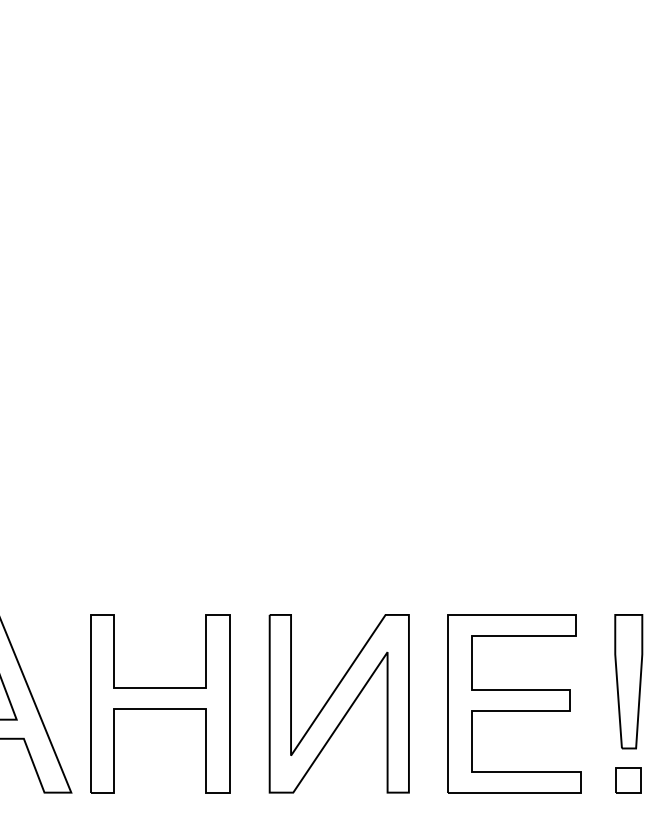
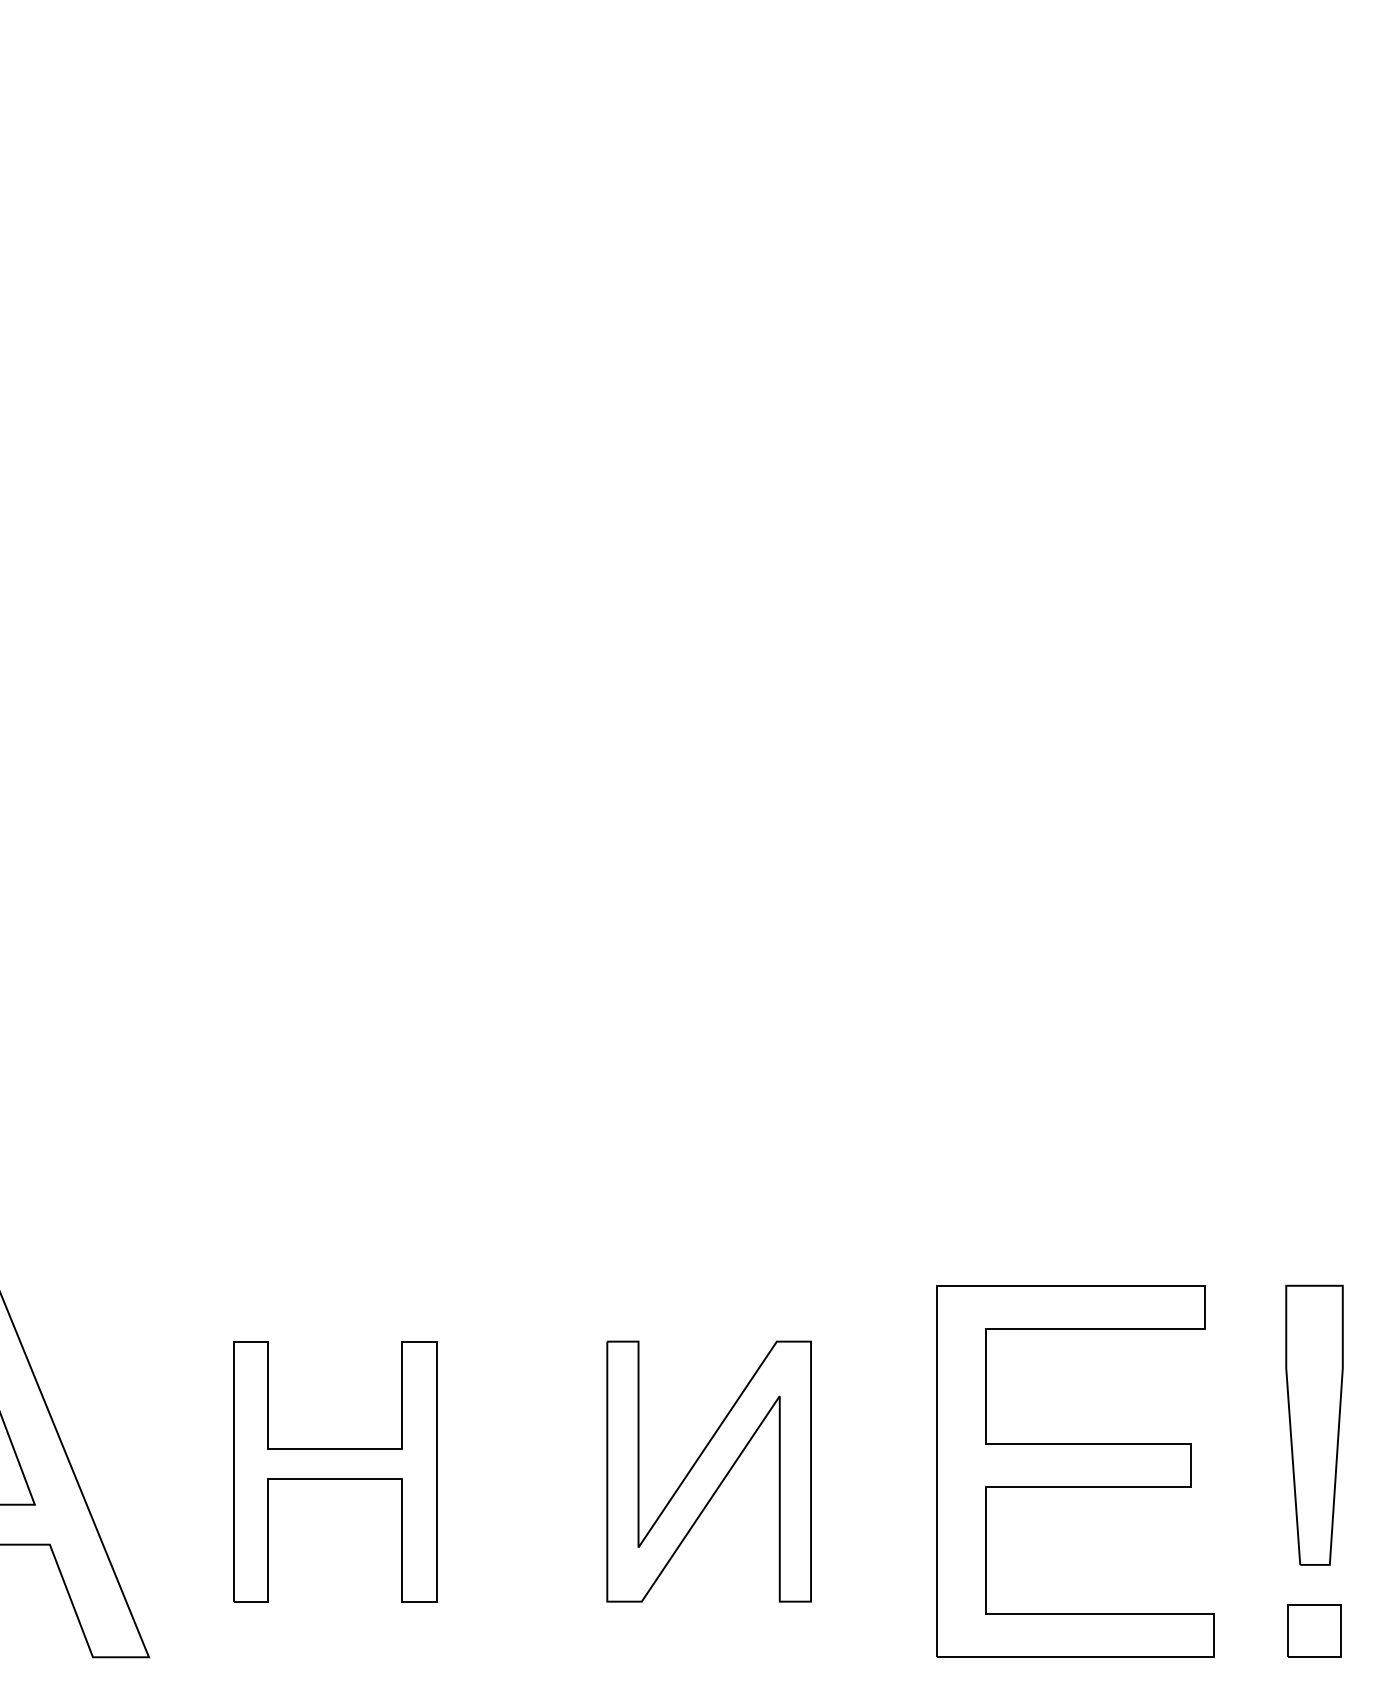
part: (160, 703) -> (335, 1470), size x0.7
part: (338, 703) -> (707, 1470), size x0.7

